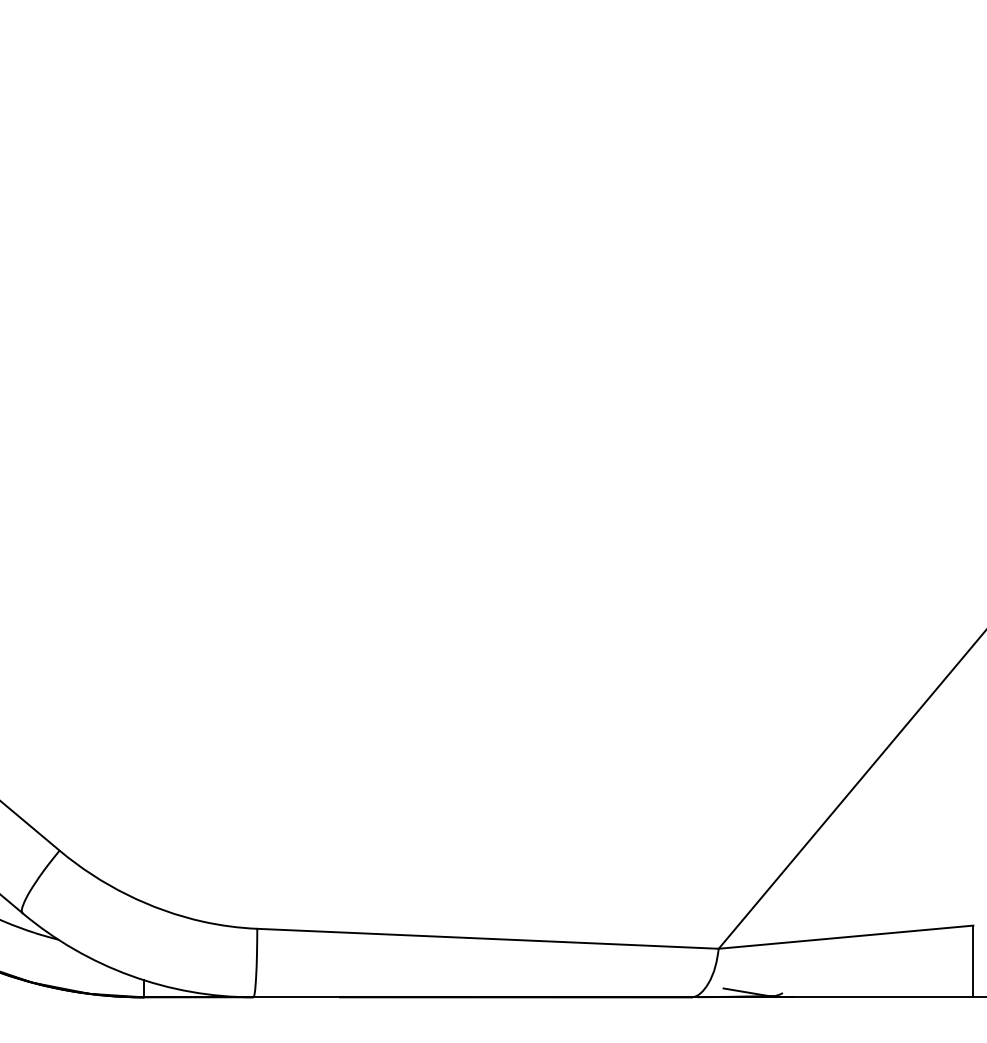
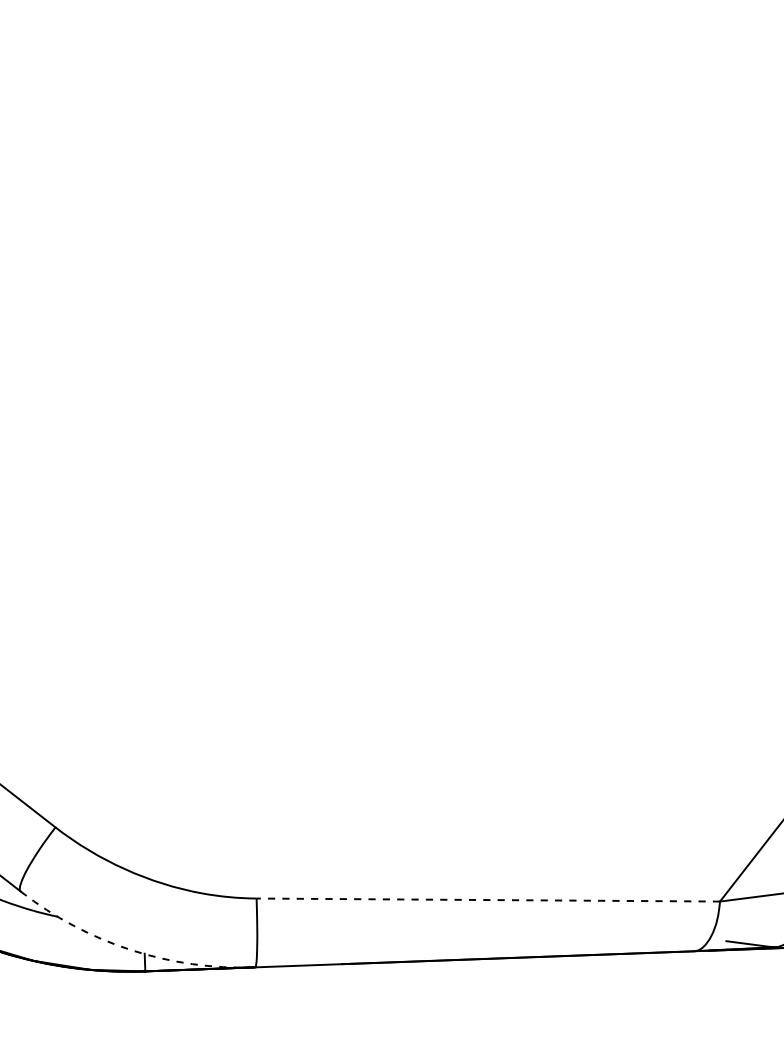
line: (488, 938) -> (488, 899), solid -> dashed
arc: (130, 975) -> (131, 949), solid -> dashed

